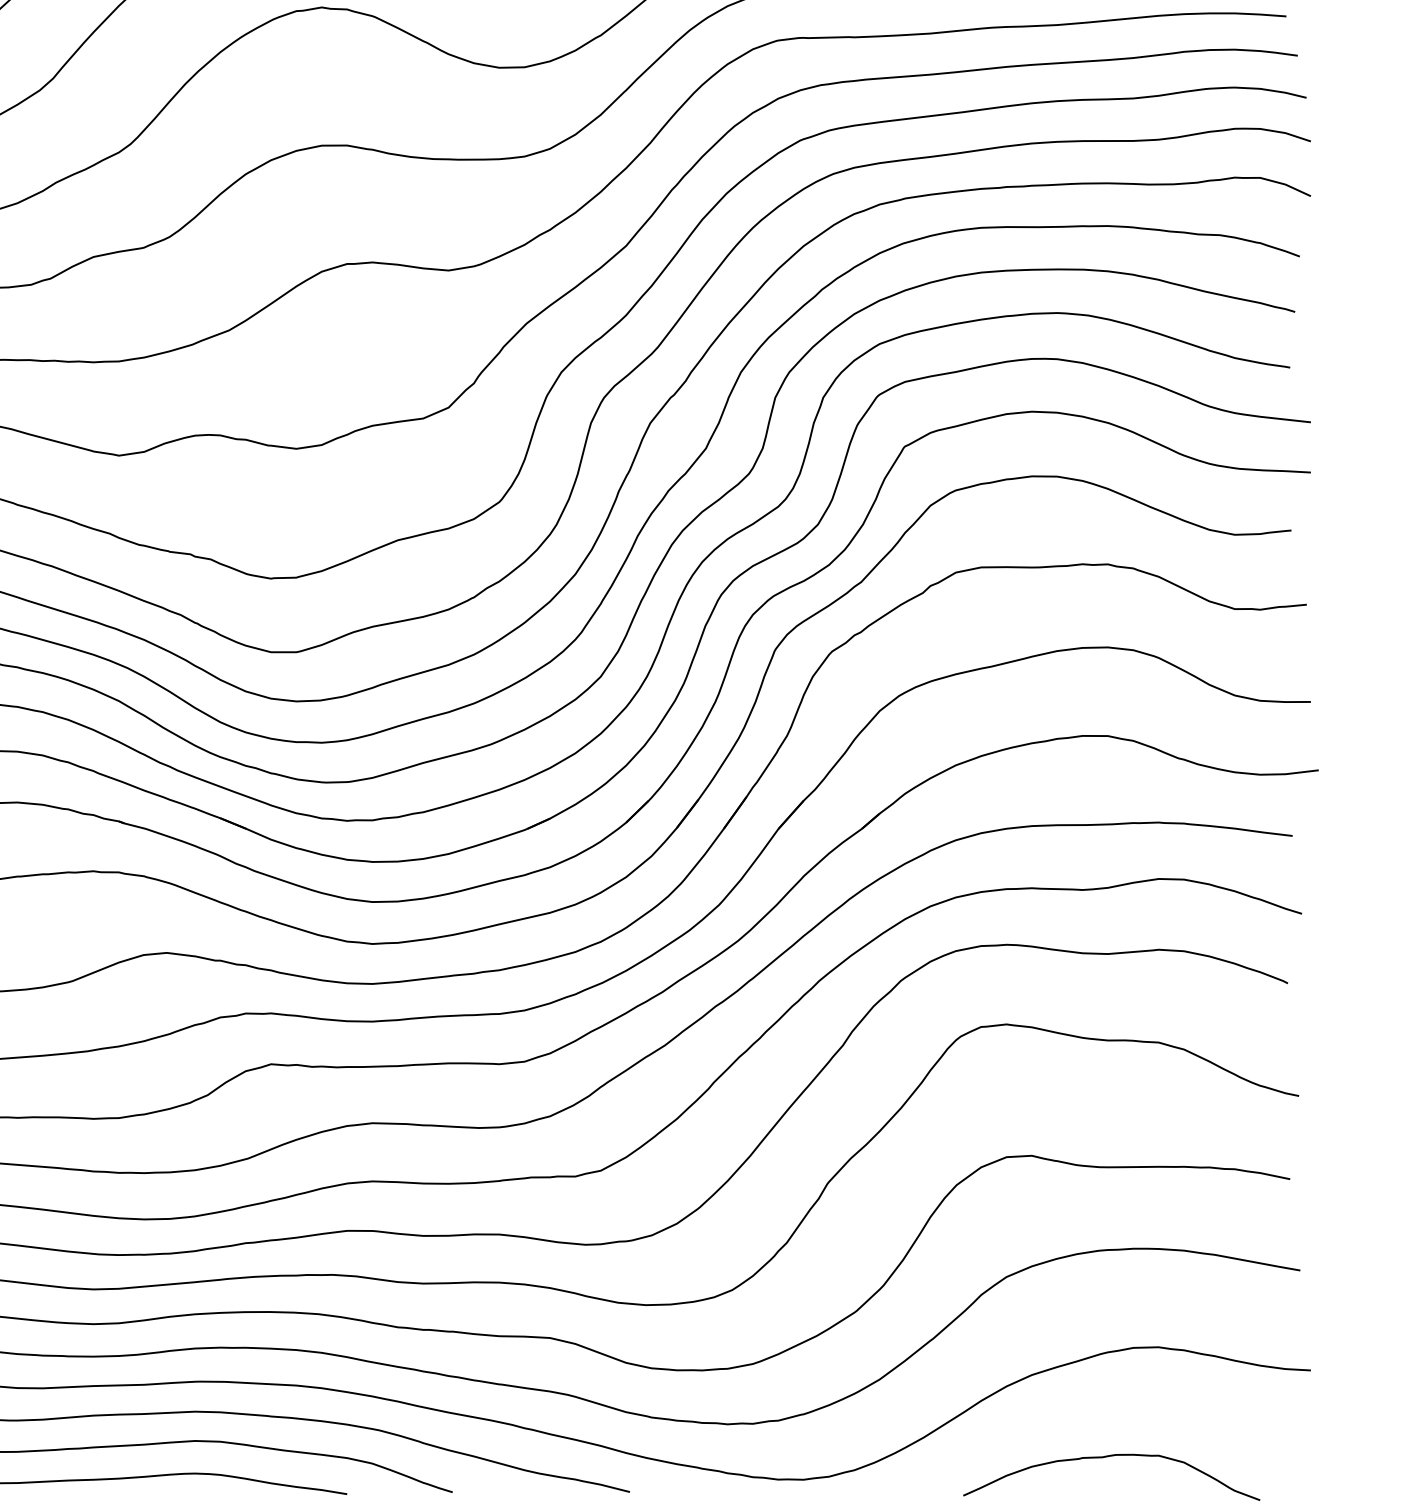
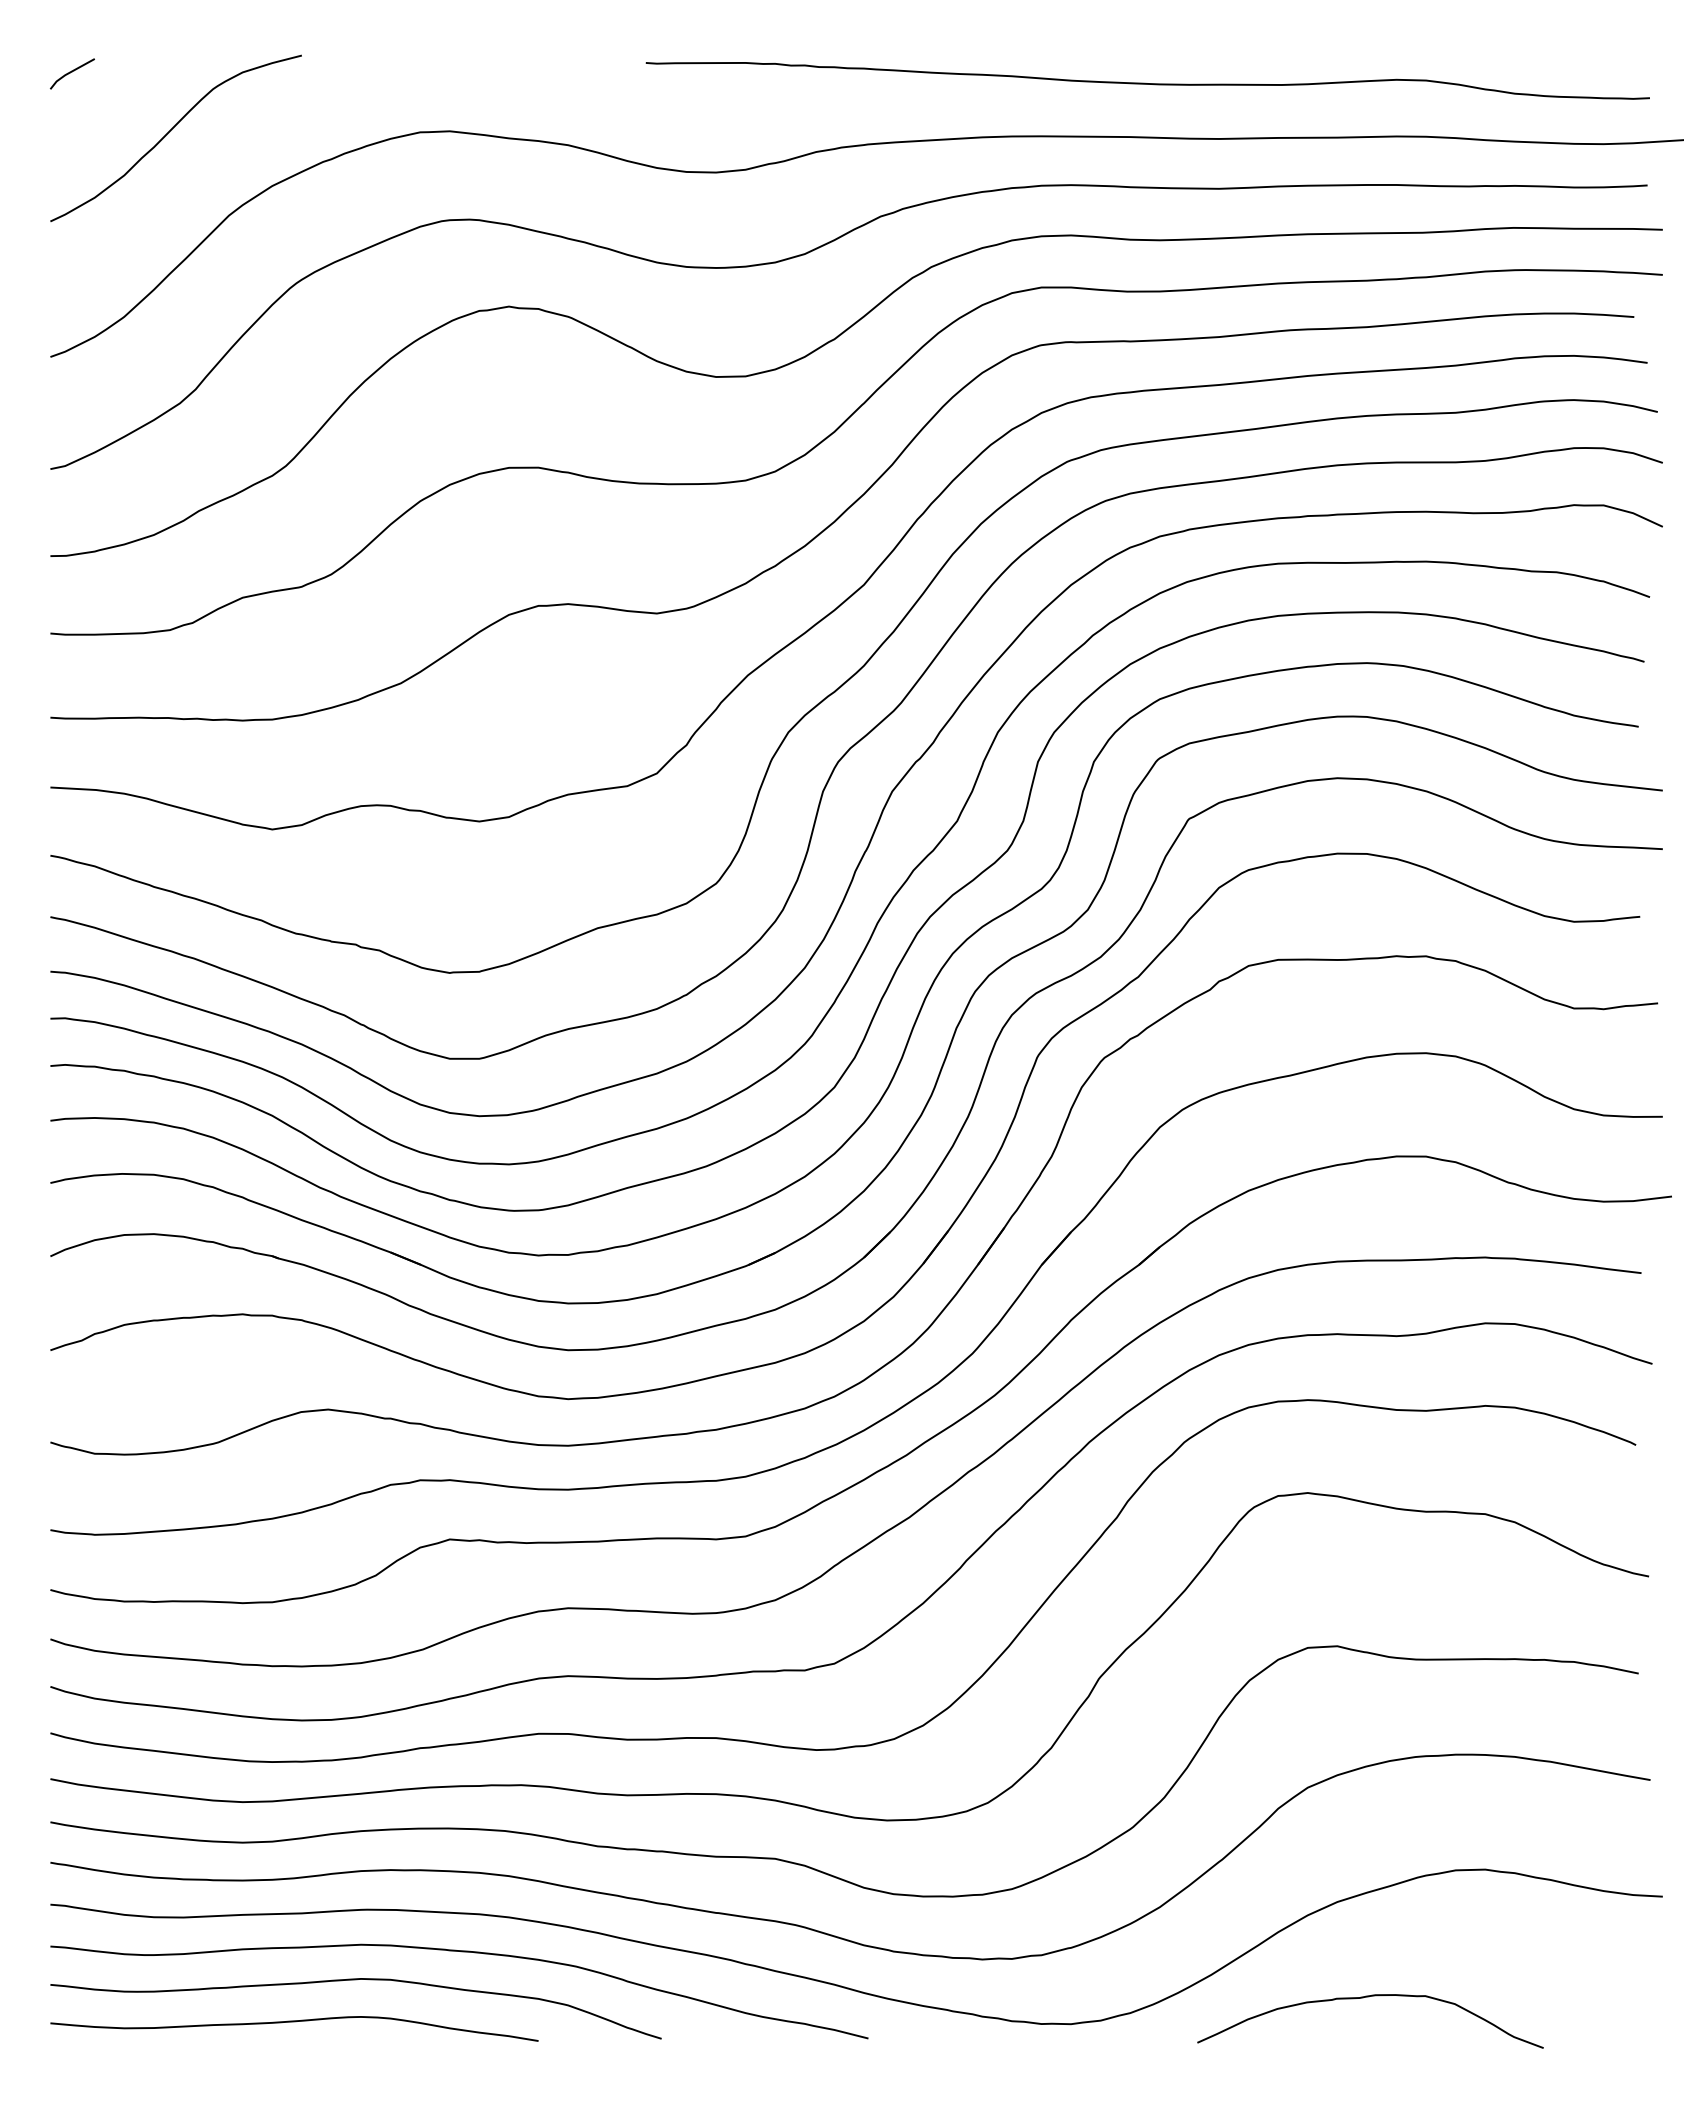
curve: (1110, 1456) -> (1369, 1997), moved

